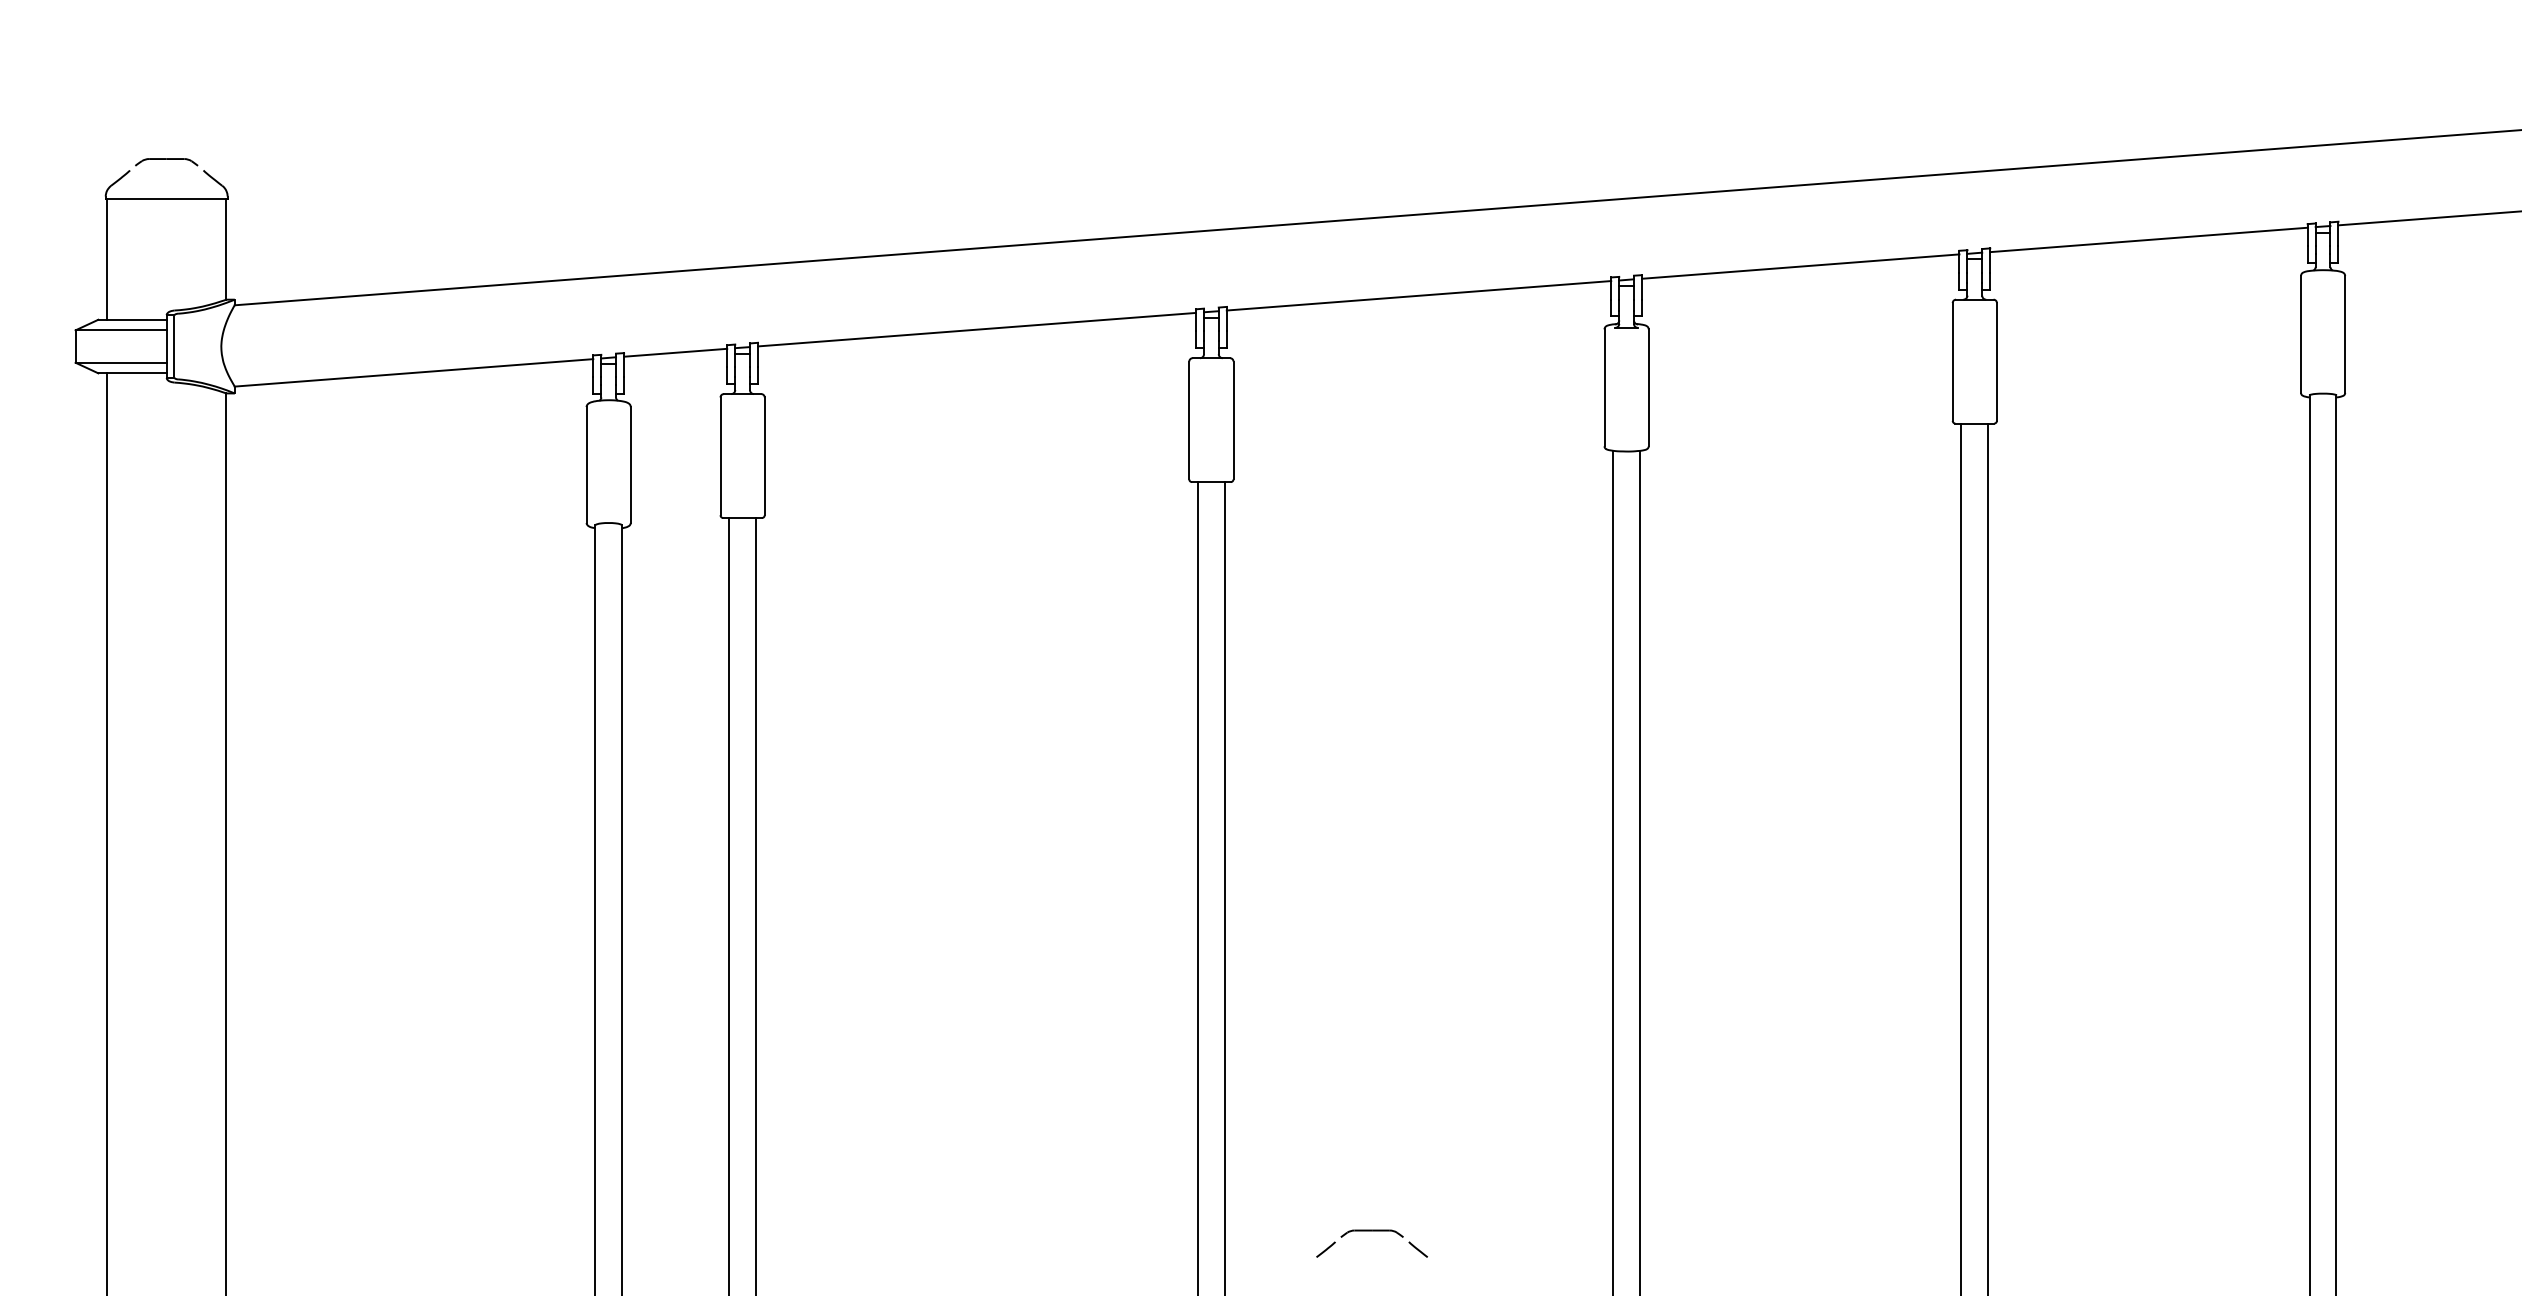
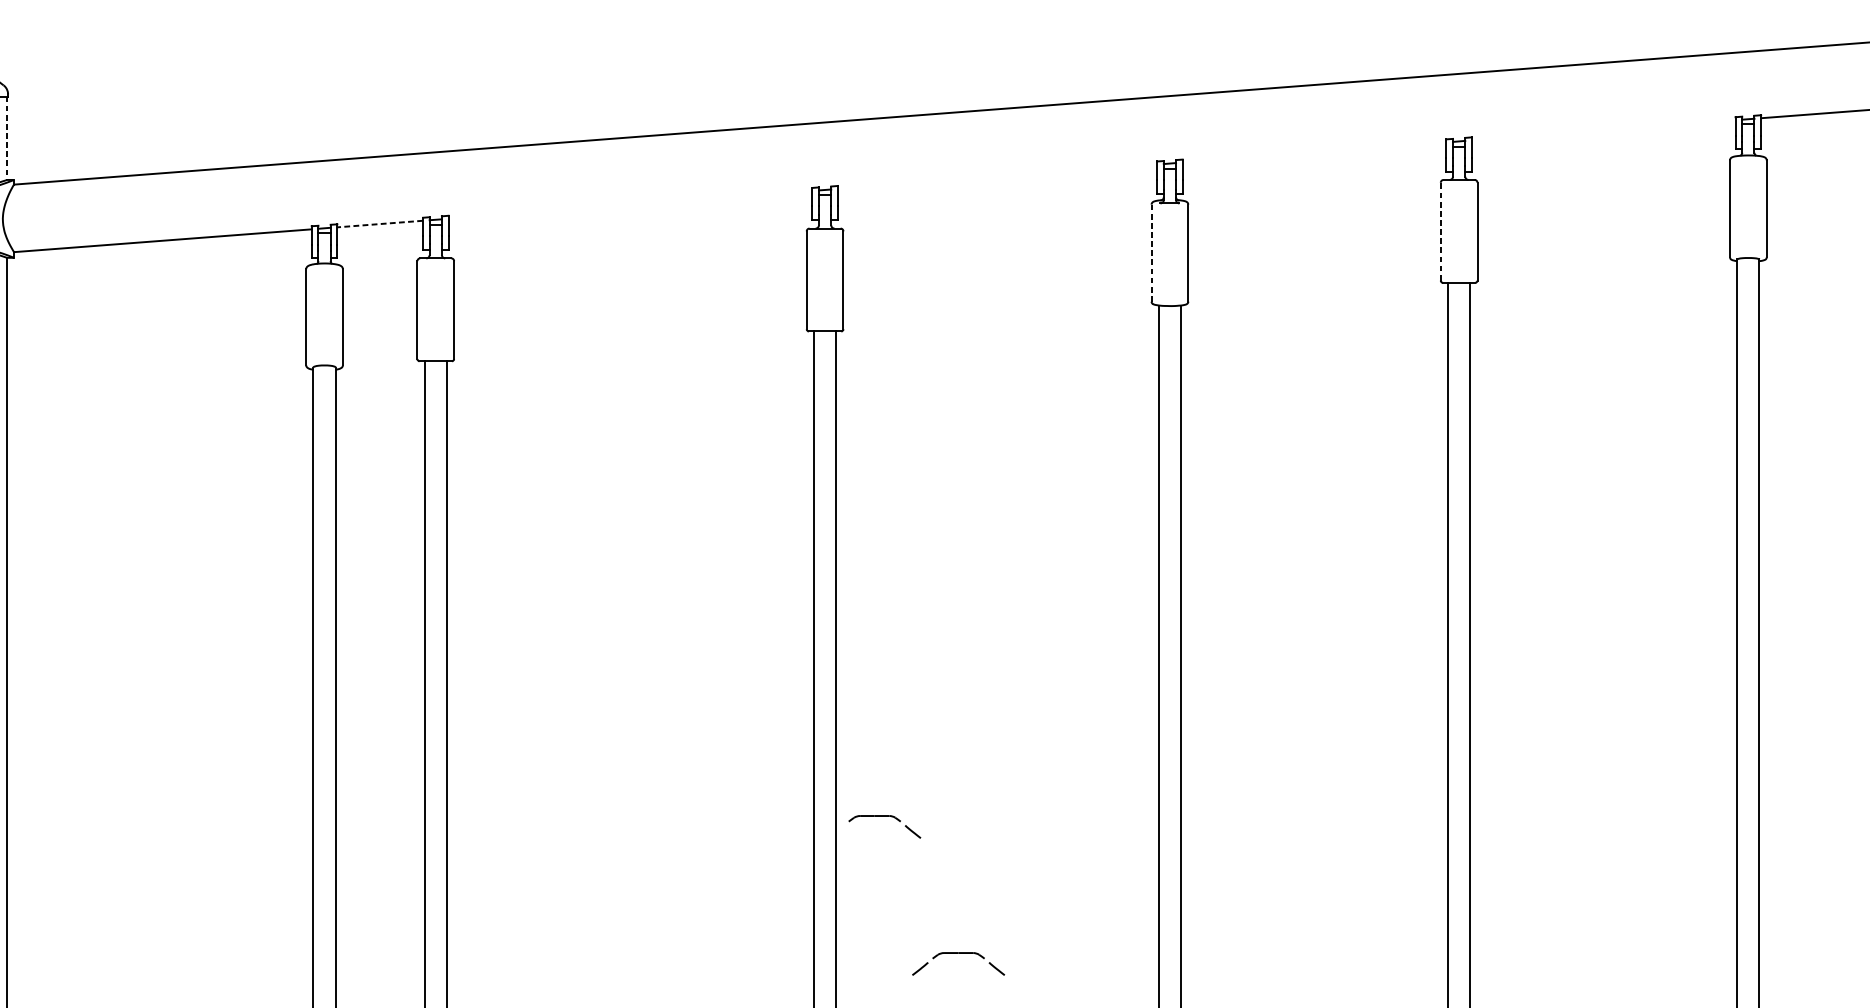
line: (2148, 239) -> (1603, 129), removed
line: (226, 249) -> (7, 138), solid -> dashed
line: (1800, 266) -> (1314, 152), removed
line: (1418, 295) -> (997, 176), removed
line: (976, 329) -> (630, 204), removed
line: (675, 352) -> (380, 223), solid -> dashed
line: (1952, 361) -> (1440, 231), solid -> dashed
line: (1604, 387) -> (1151, 252), solid -> dashed
part: (1282, 1066) -> (884, 816), added

